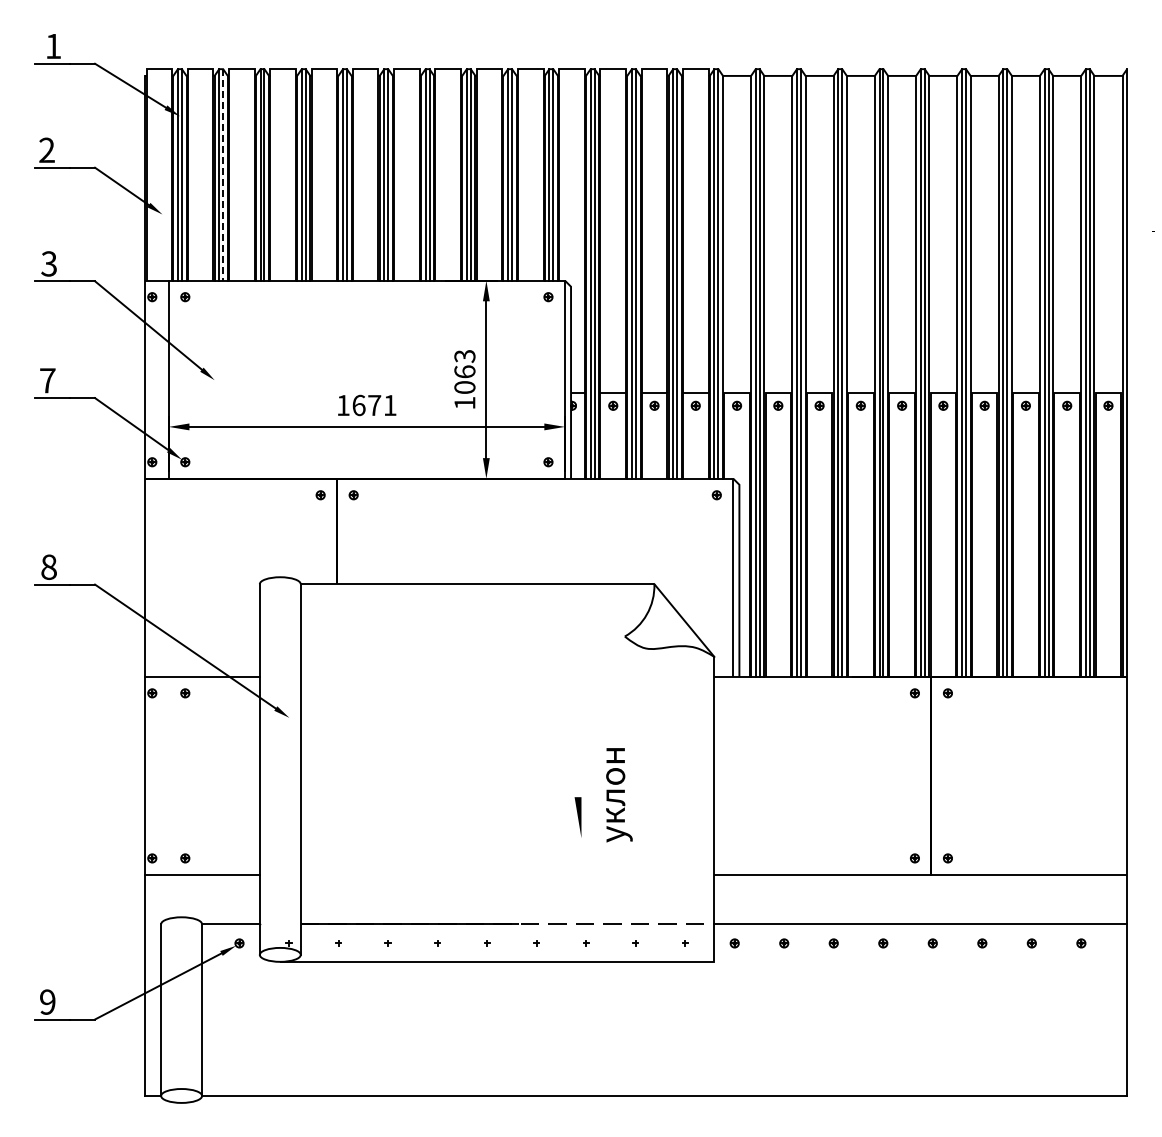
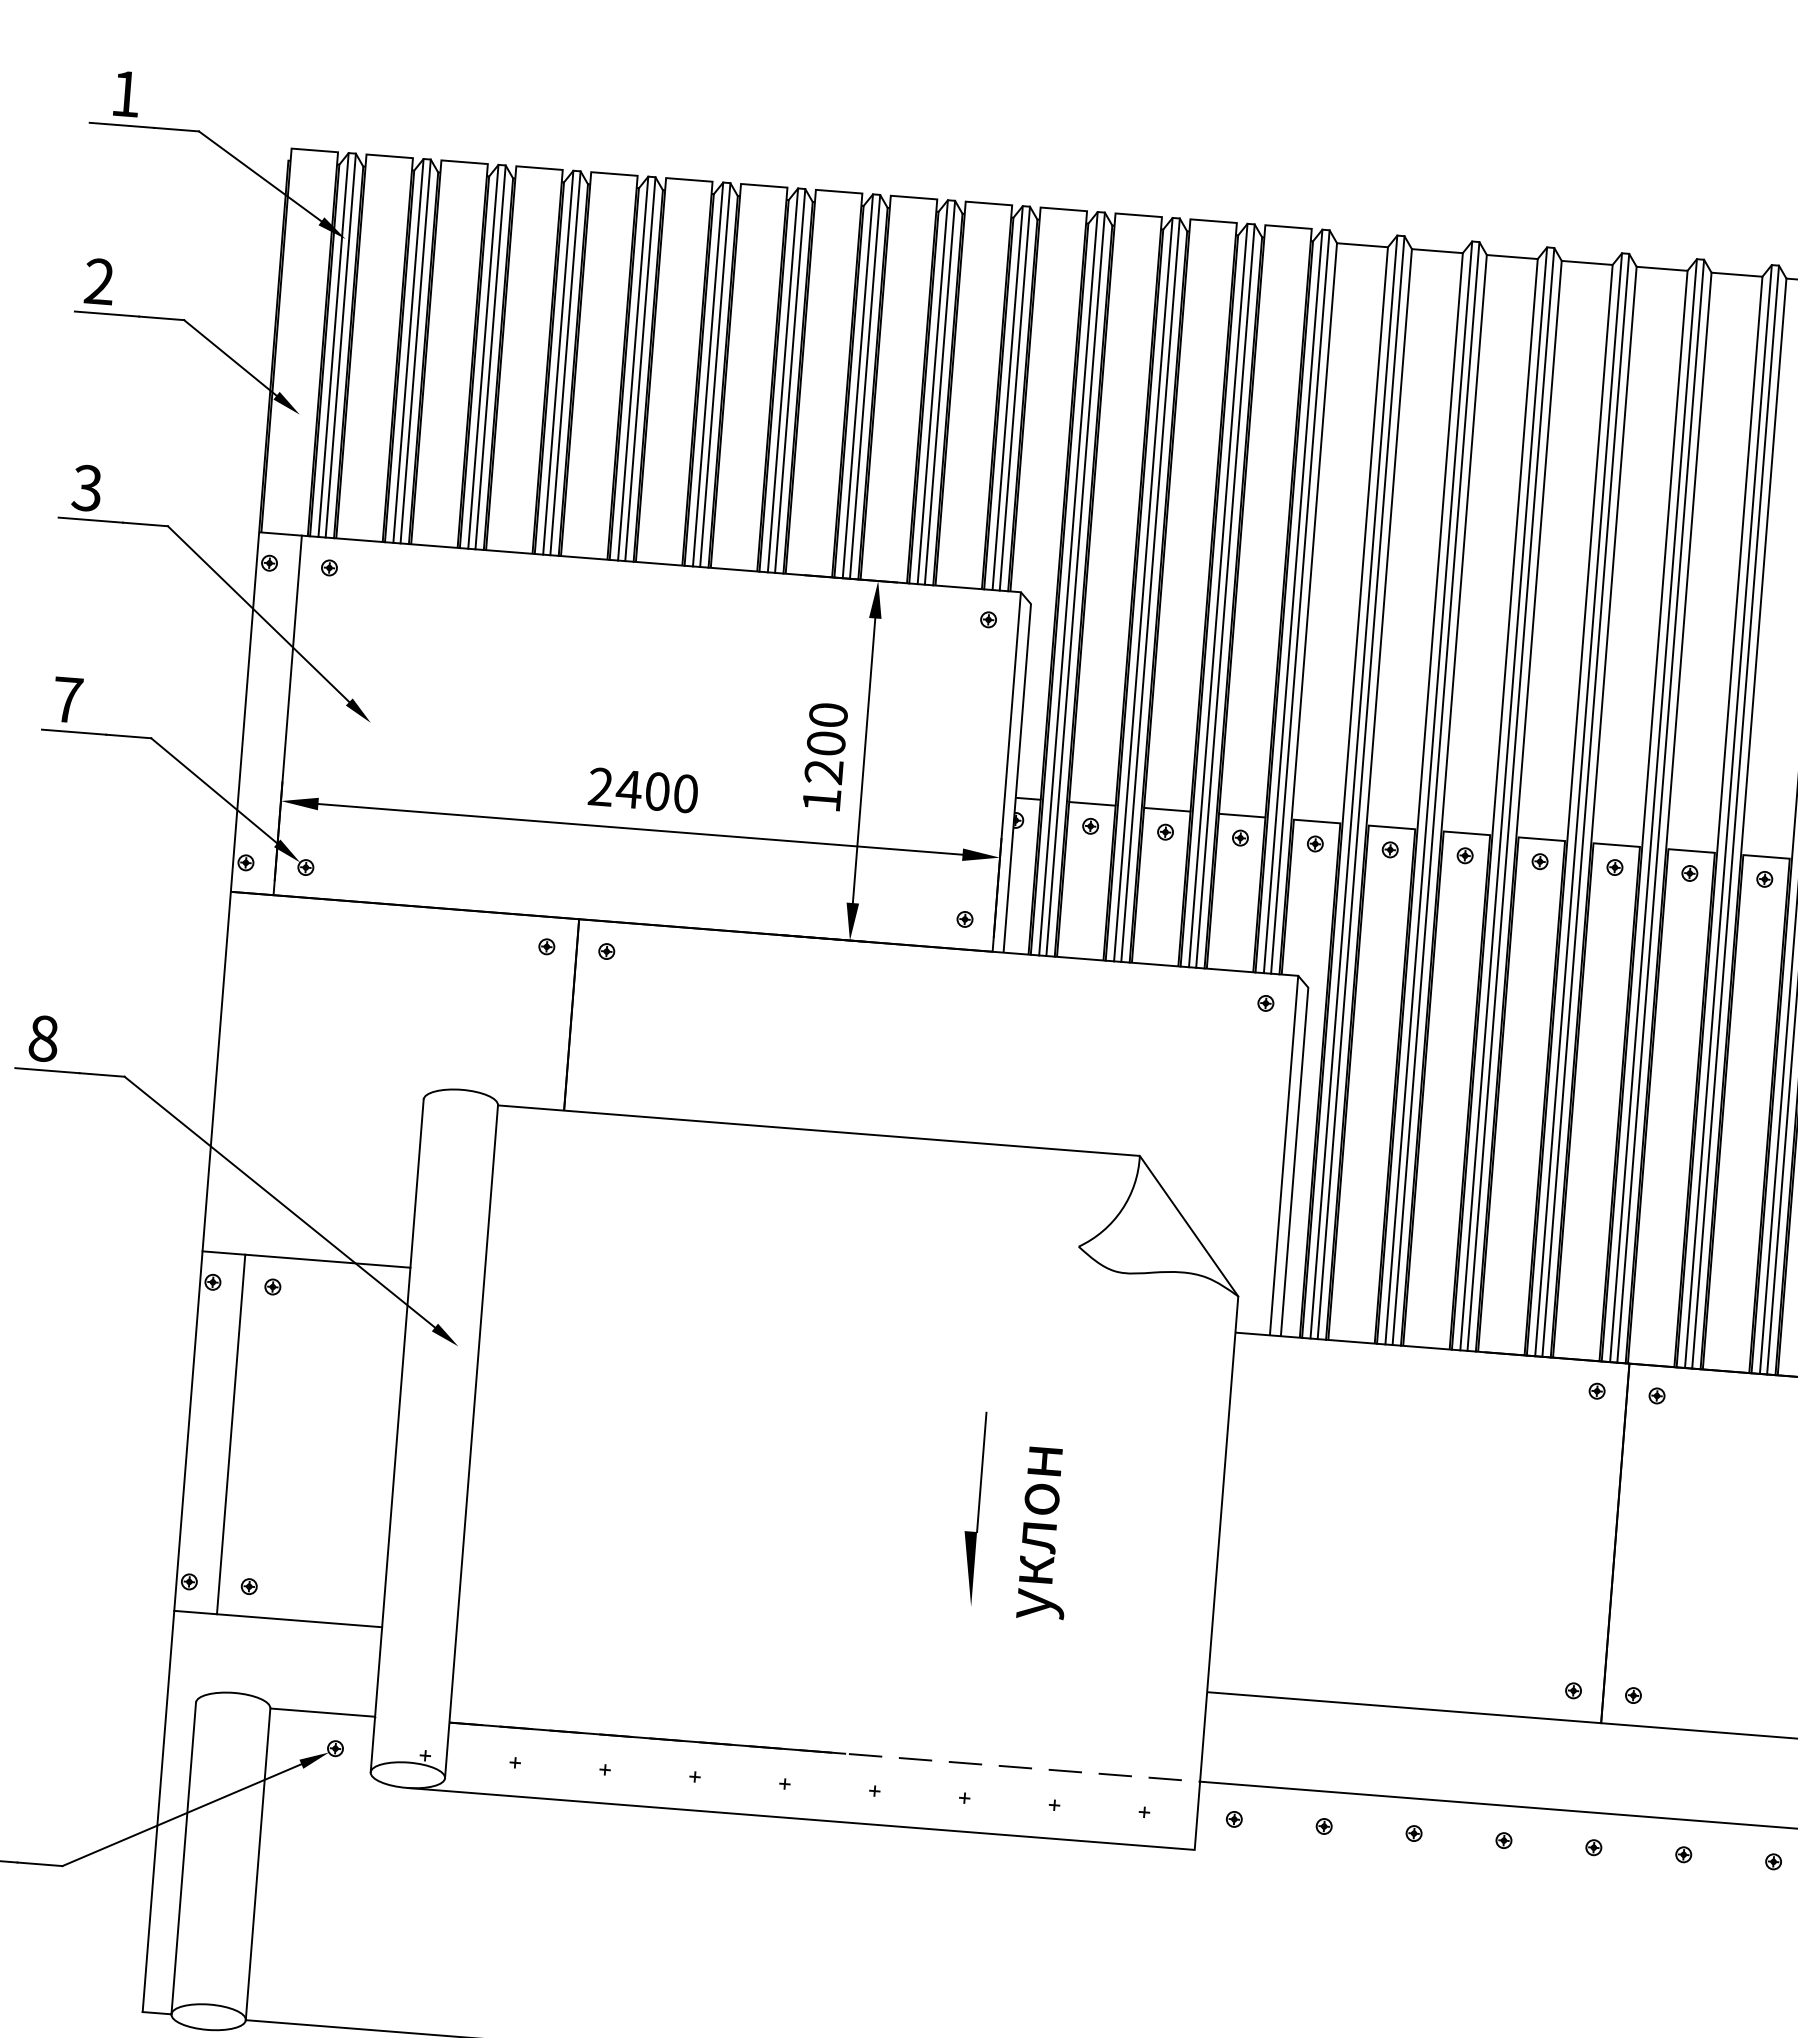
line: (223, 174) -> (416, 350), dashed -> solid
text: (464, 371) -> (825, 742), 1063 -> 1200
text: (366, 405) -> (642, 790), 1671 -> 2400
line: (581, 764) -> (981, 1472), added
line: (168, 775) -> (230, 1433), added

